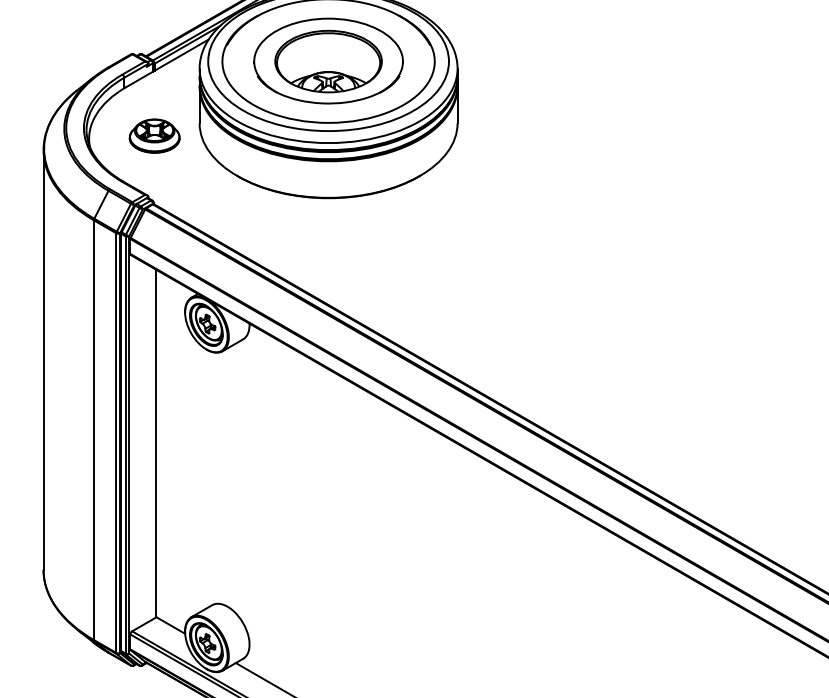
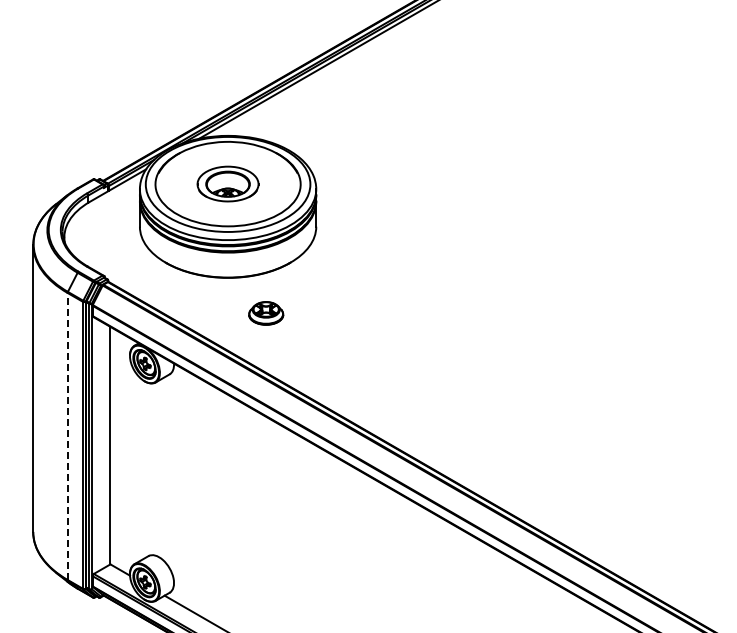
part: (327, 60) -> (227, 183), size x0.6
part: (155, 136) -> (266, 313), moved
line: (93, 428) -> (67, 435), solid -> dashed

